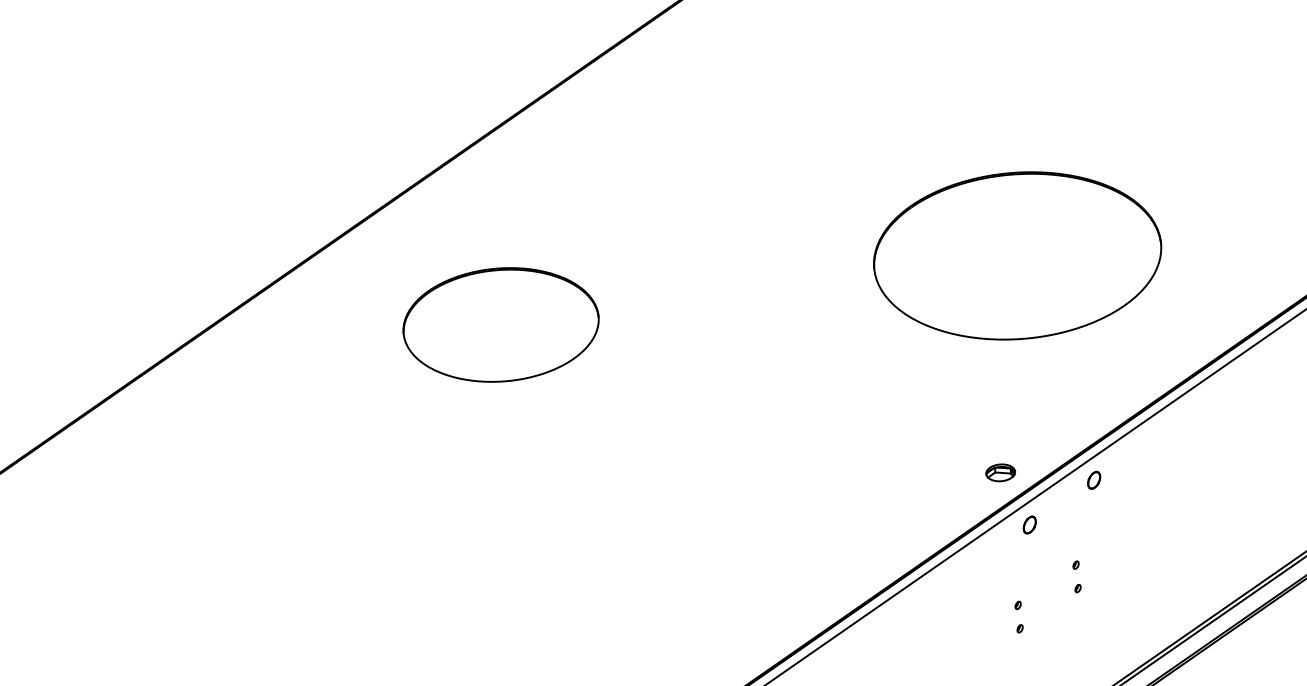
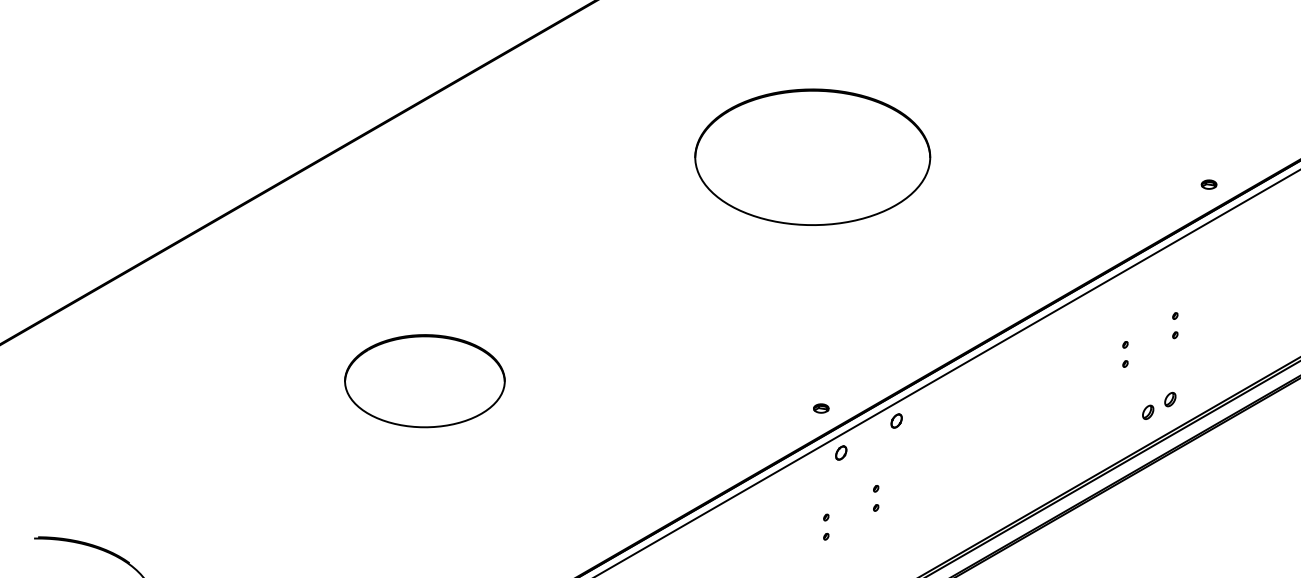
part: (1017, 254) -> (812, 156), moved
part: (500, 325) -> (424, 381), moved
part: (1001, 472) -> (821, 408), size x0.62

